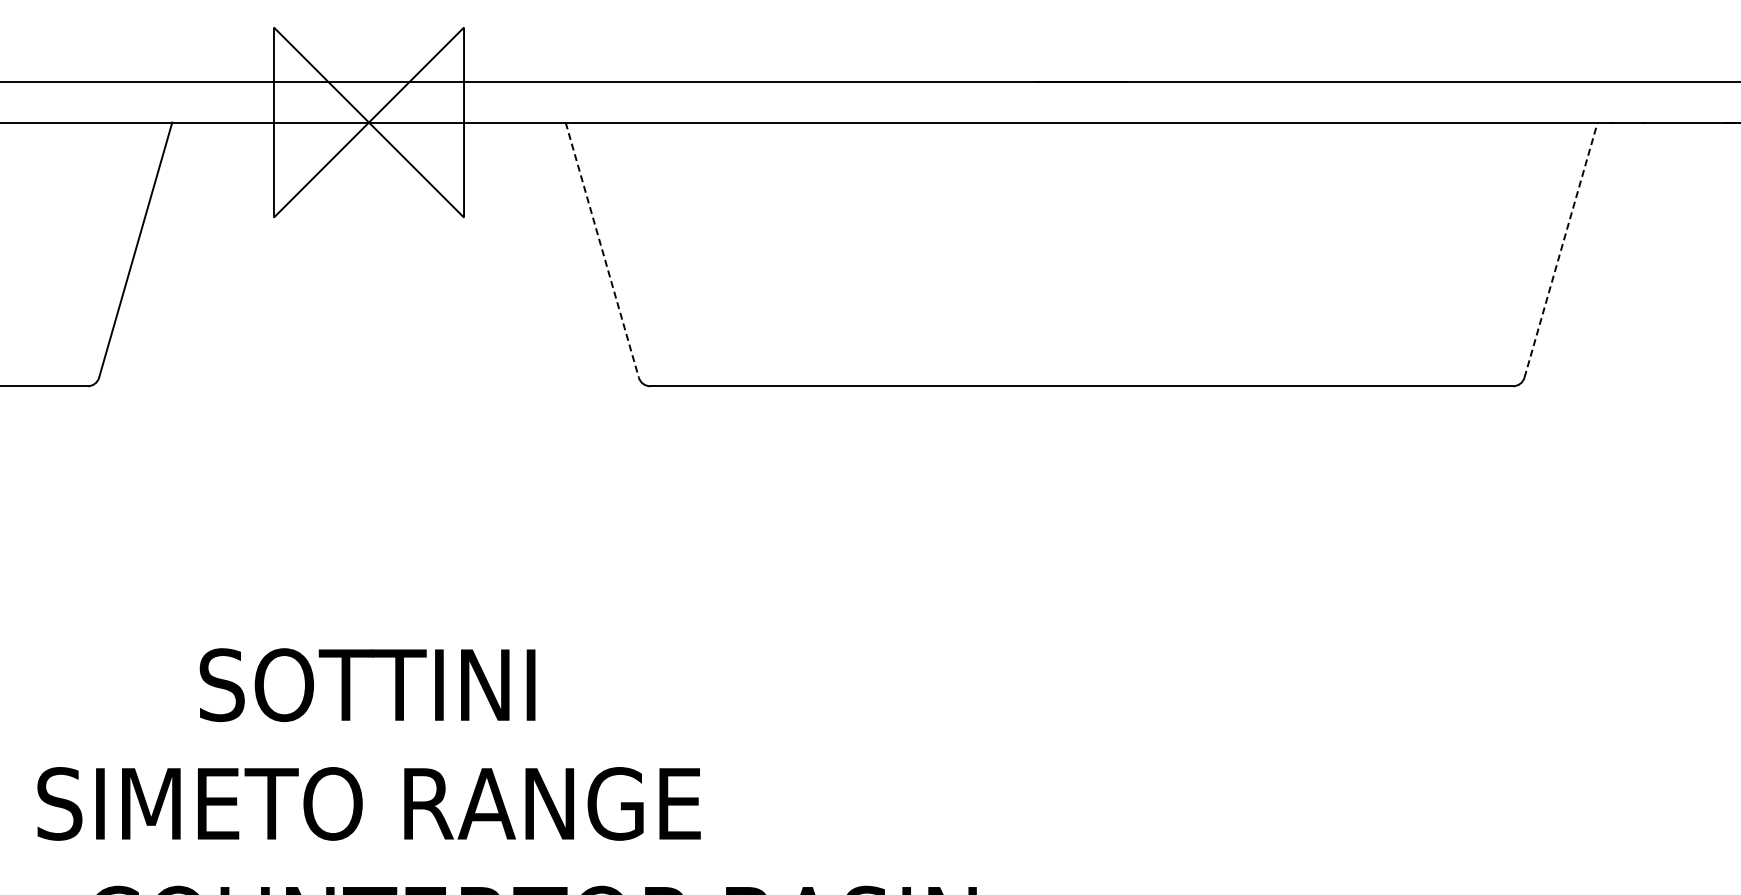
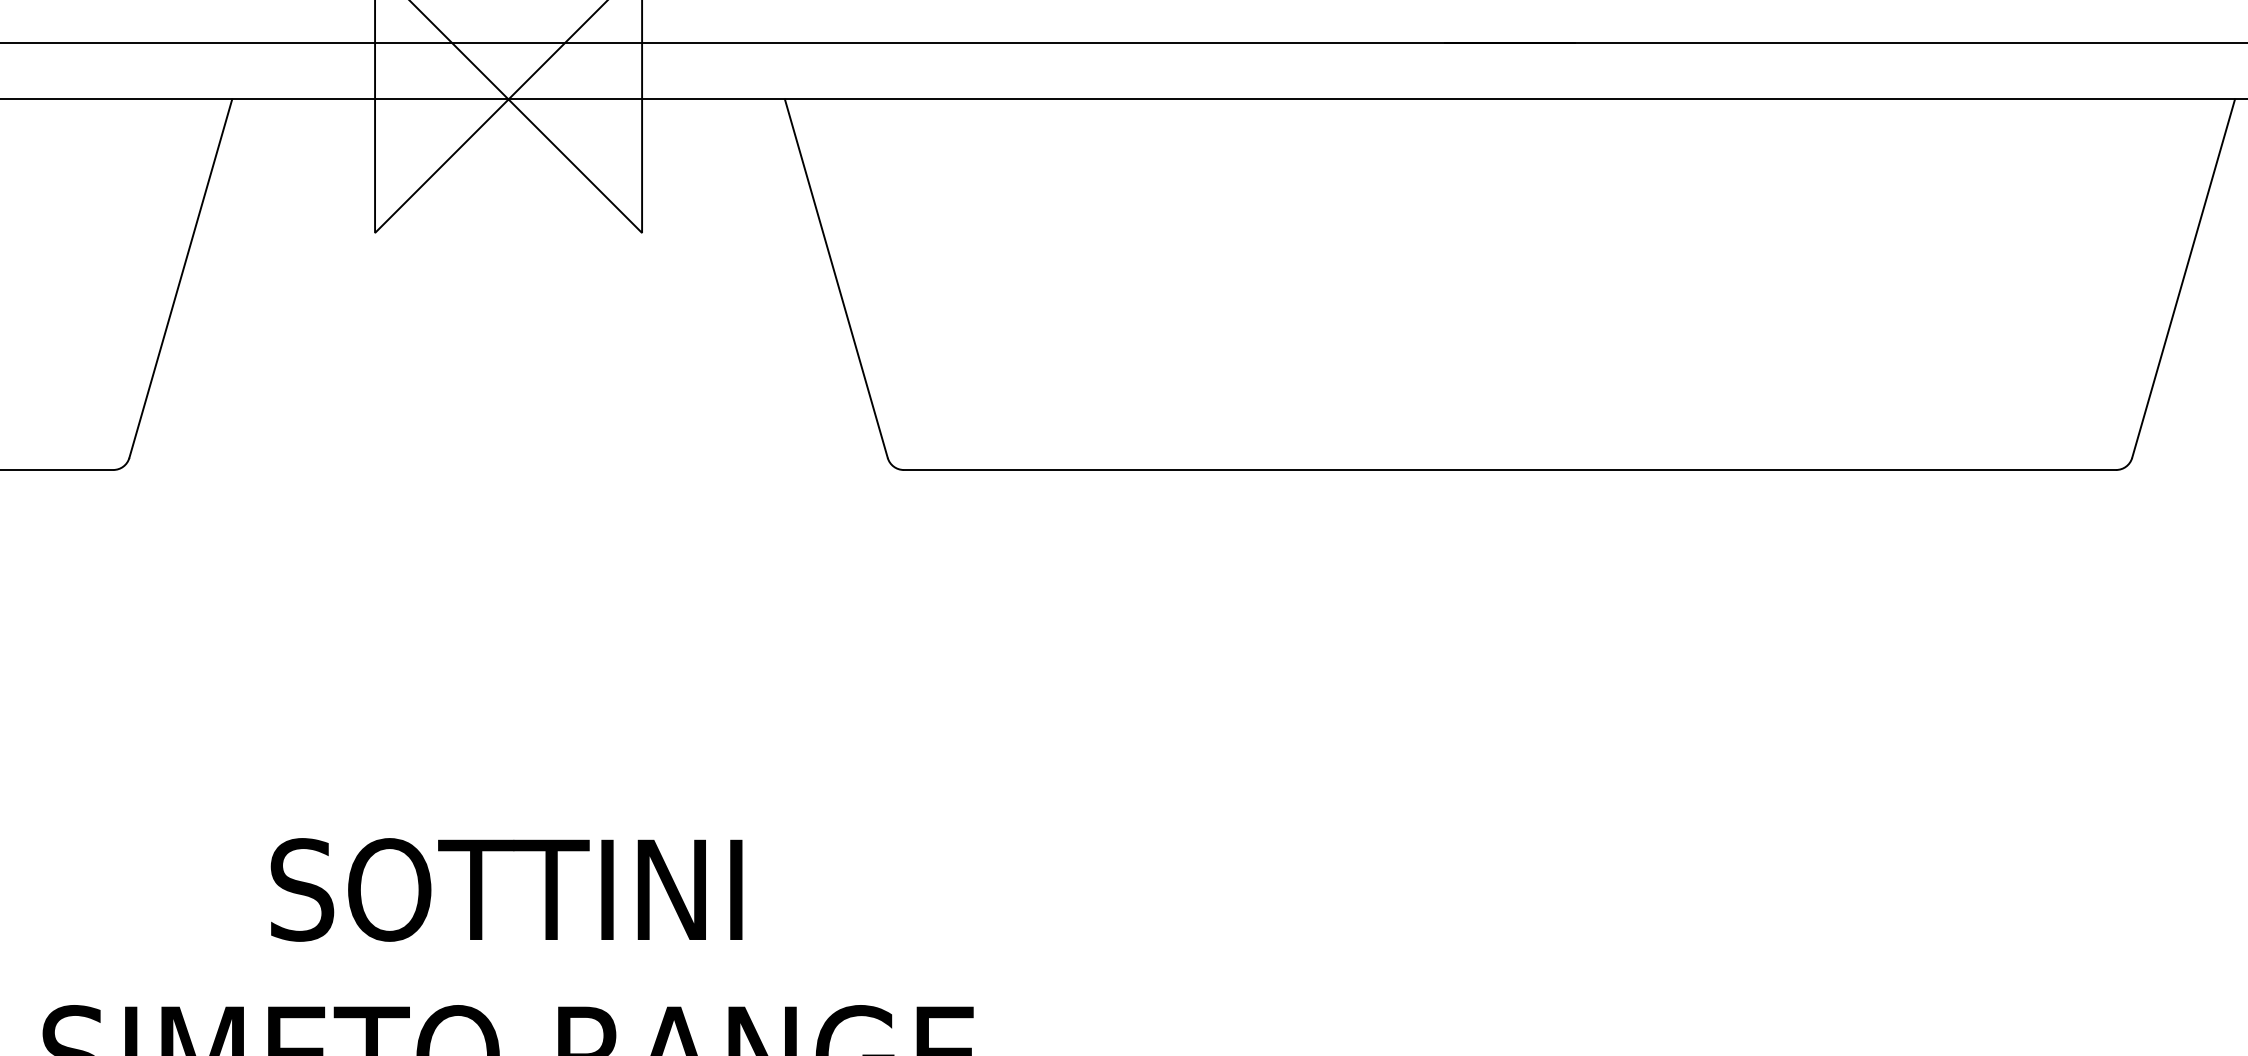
line: (602, 250) -> (836, 279), dashed -> solid
line: (1561, 250) -> (2184, 279), dashed -> solid

